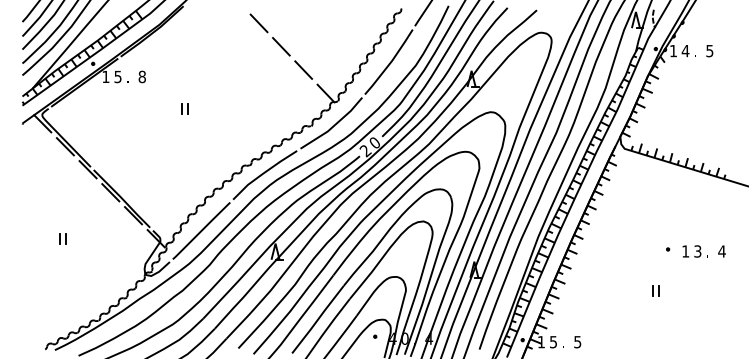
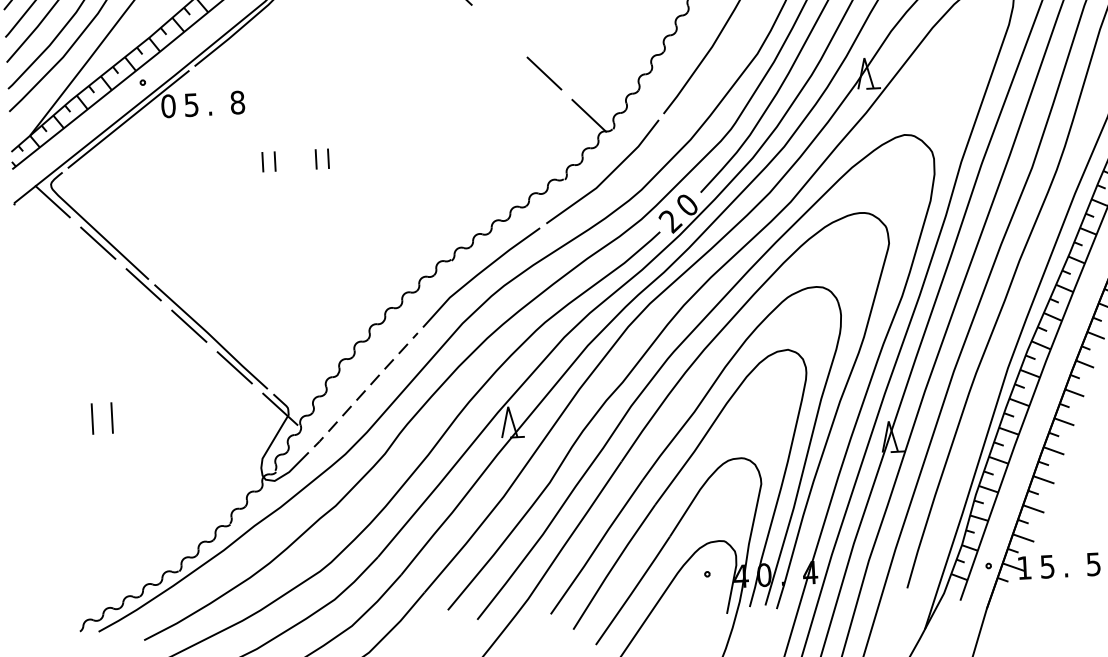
line: (281, 46) -> (499, 30), removed
text: (105, 76) -> (167, 105), 1 -> 0
part: (156, 108) -> (267, 161), added
line: (201, 230) -> (365, 389), solid -> dashed
part: (62, 238) -> (101, 418), size x1.6

